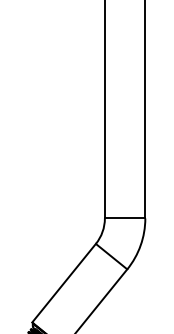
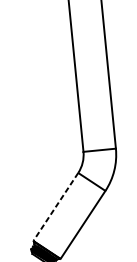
line: (64, 283) -> (56, 207), solid -> dashed

